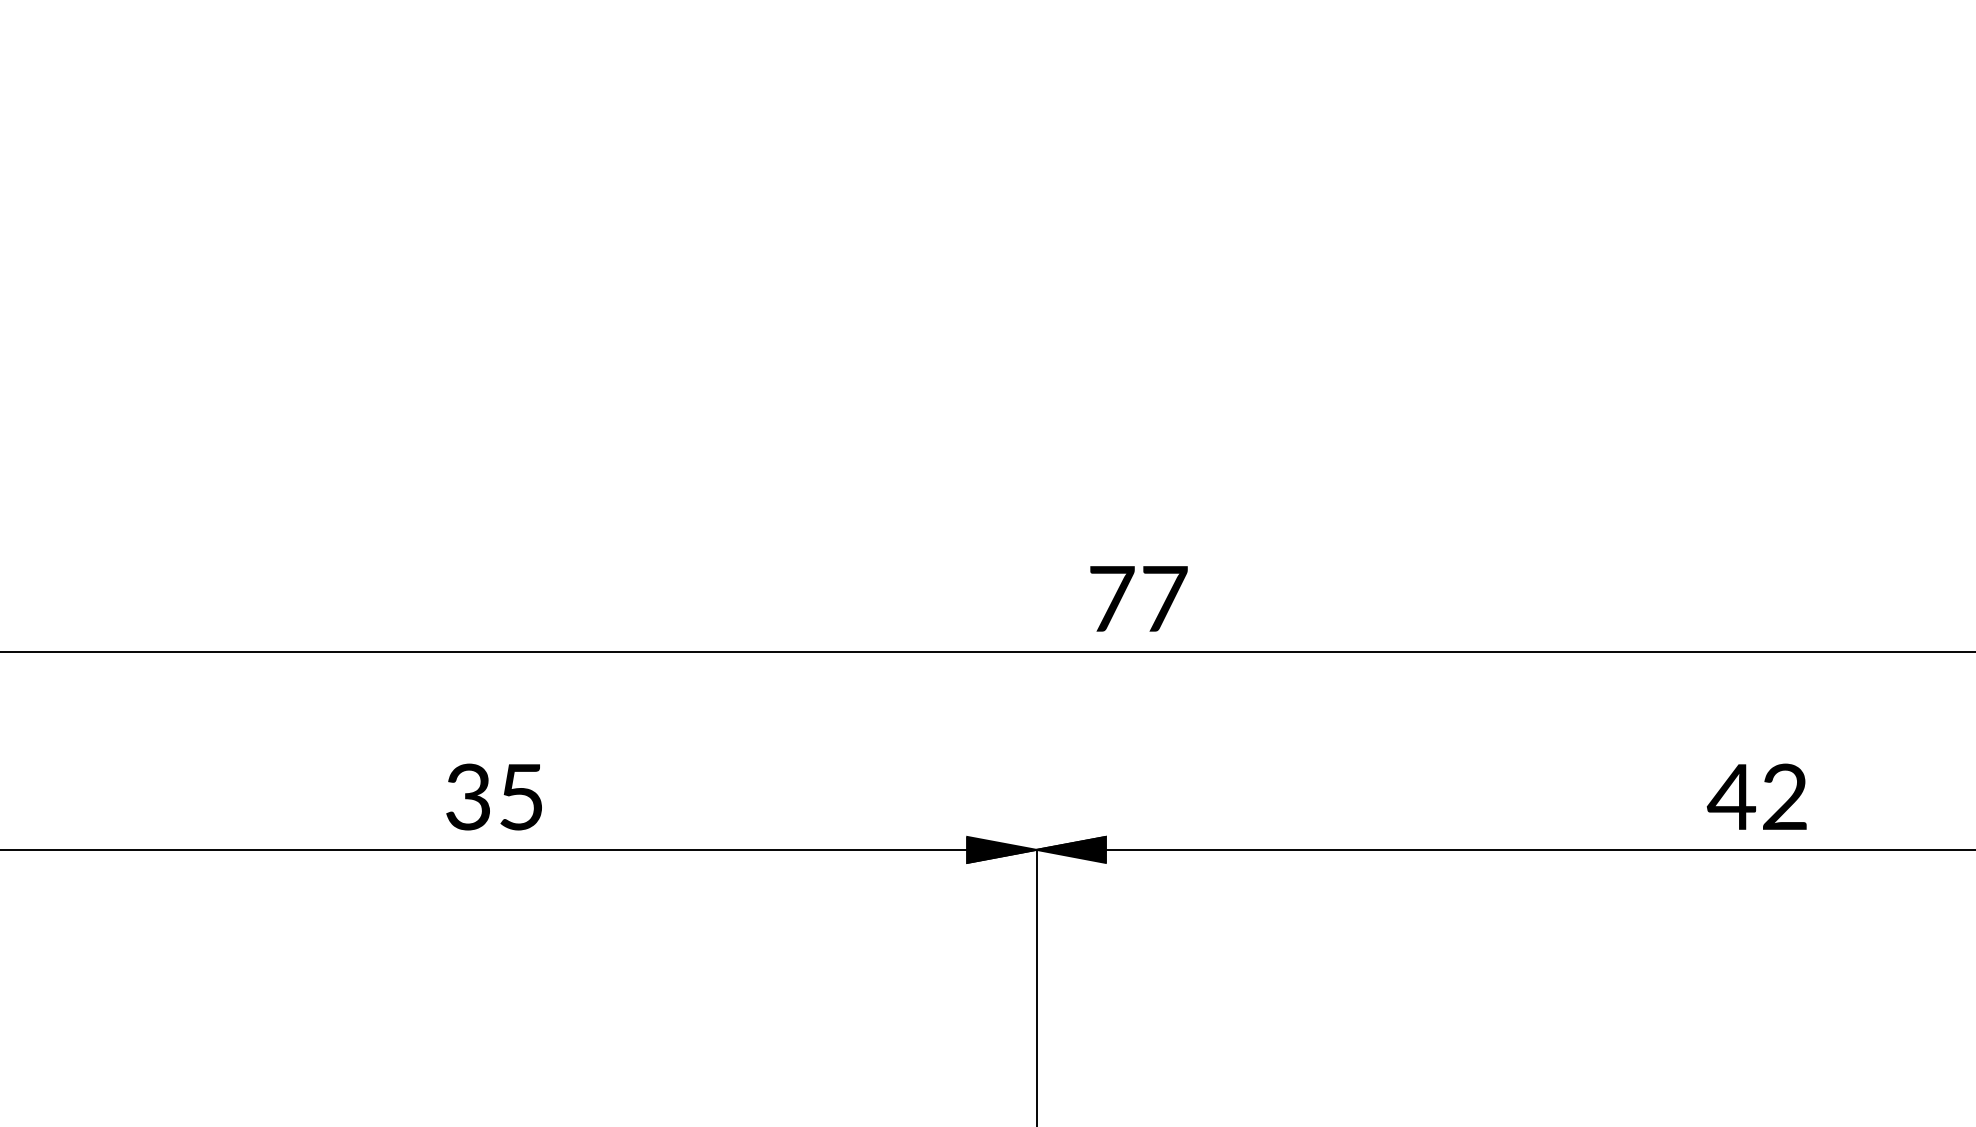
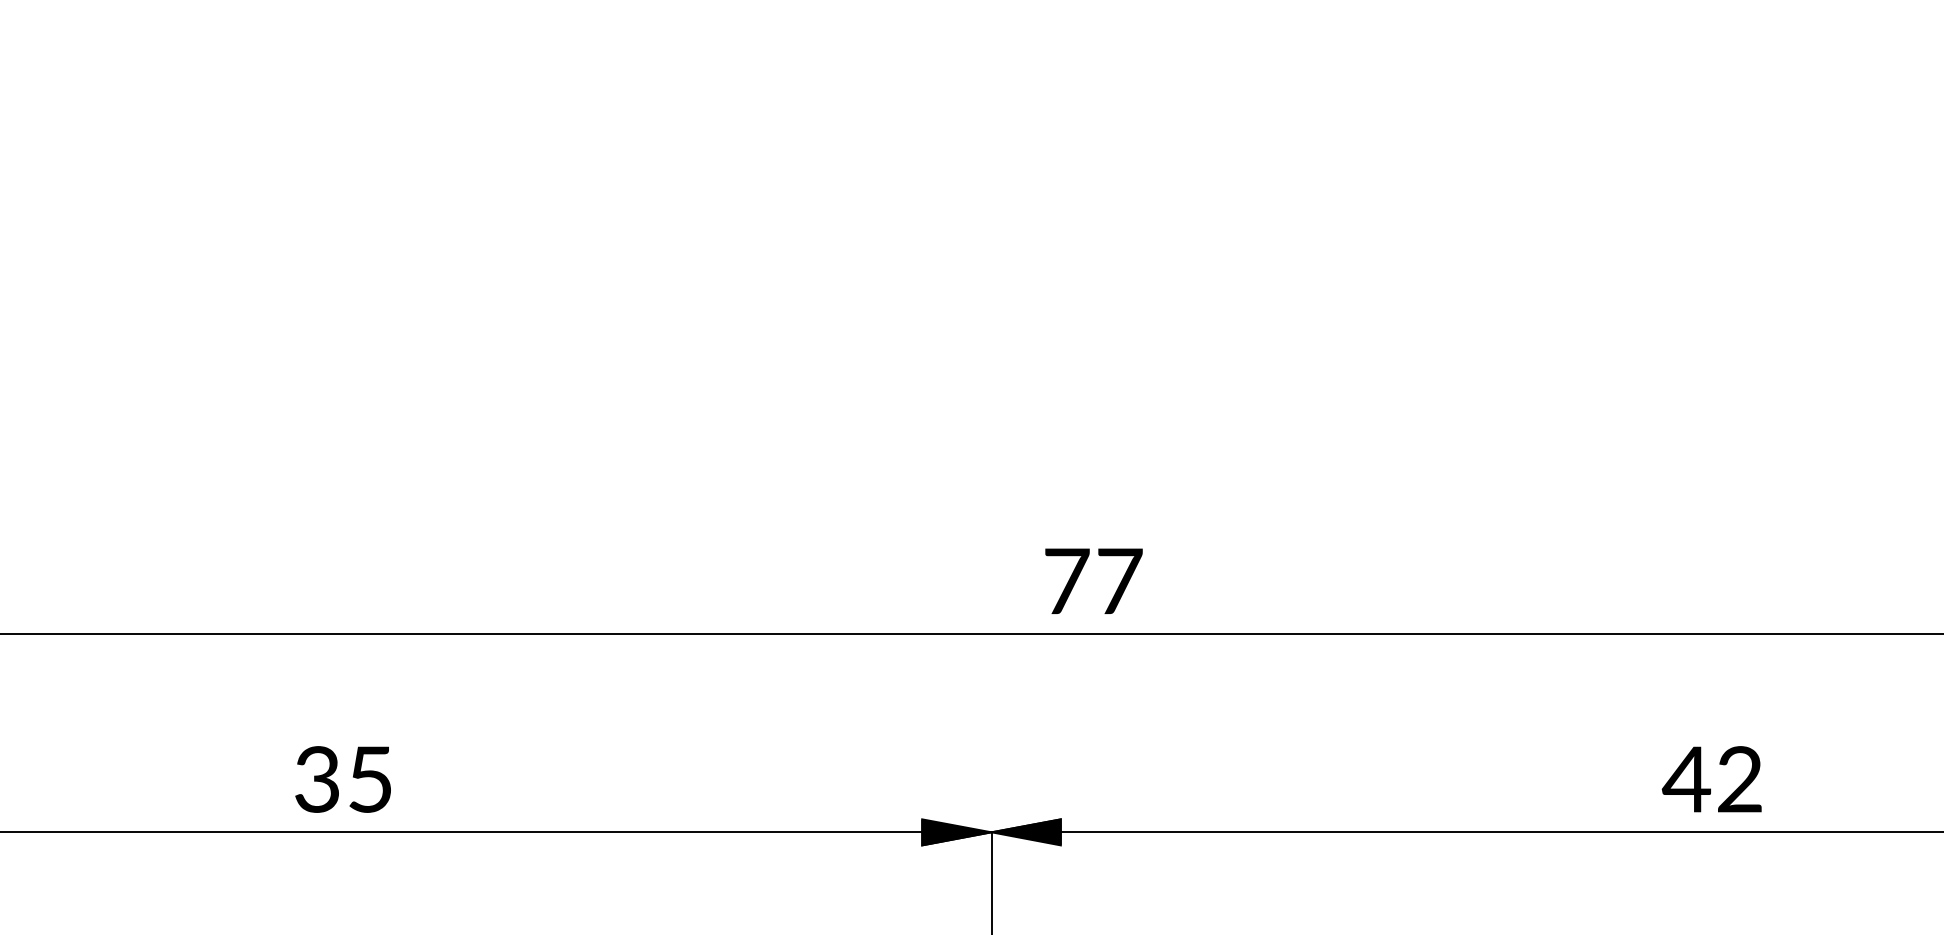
text: (493, 796) -> (342, 778), moved

